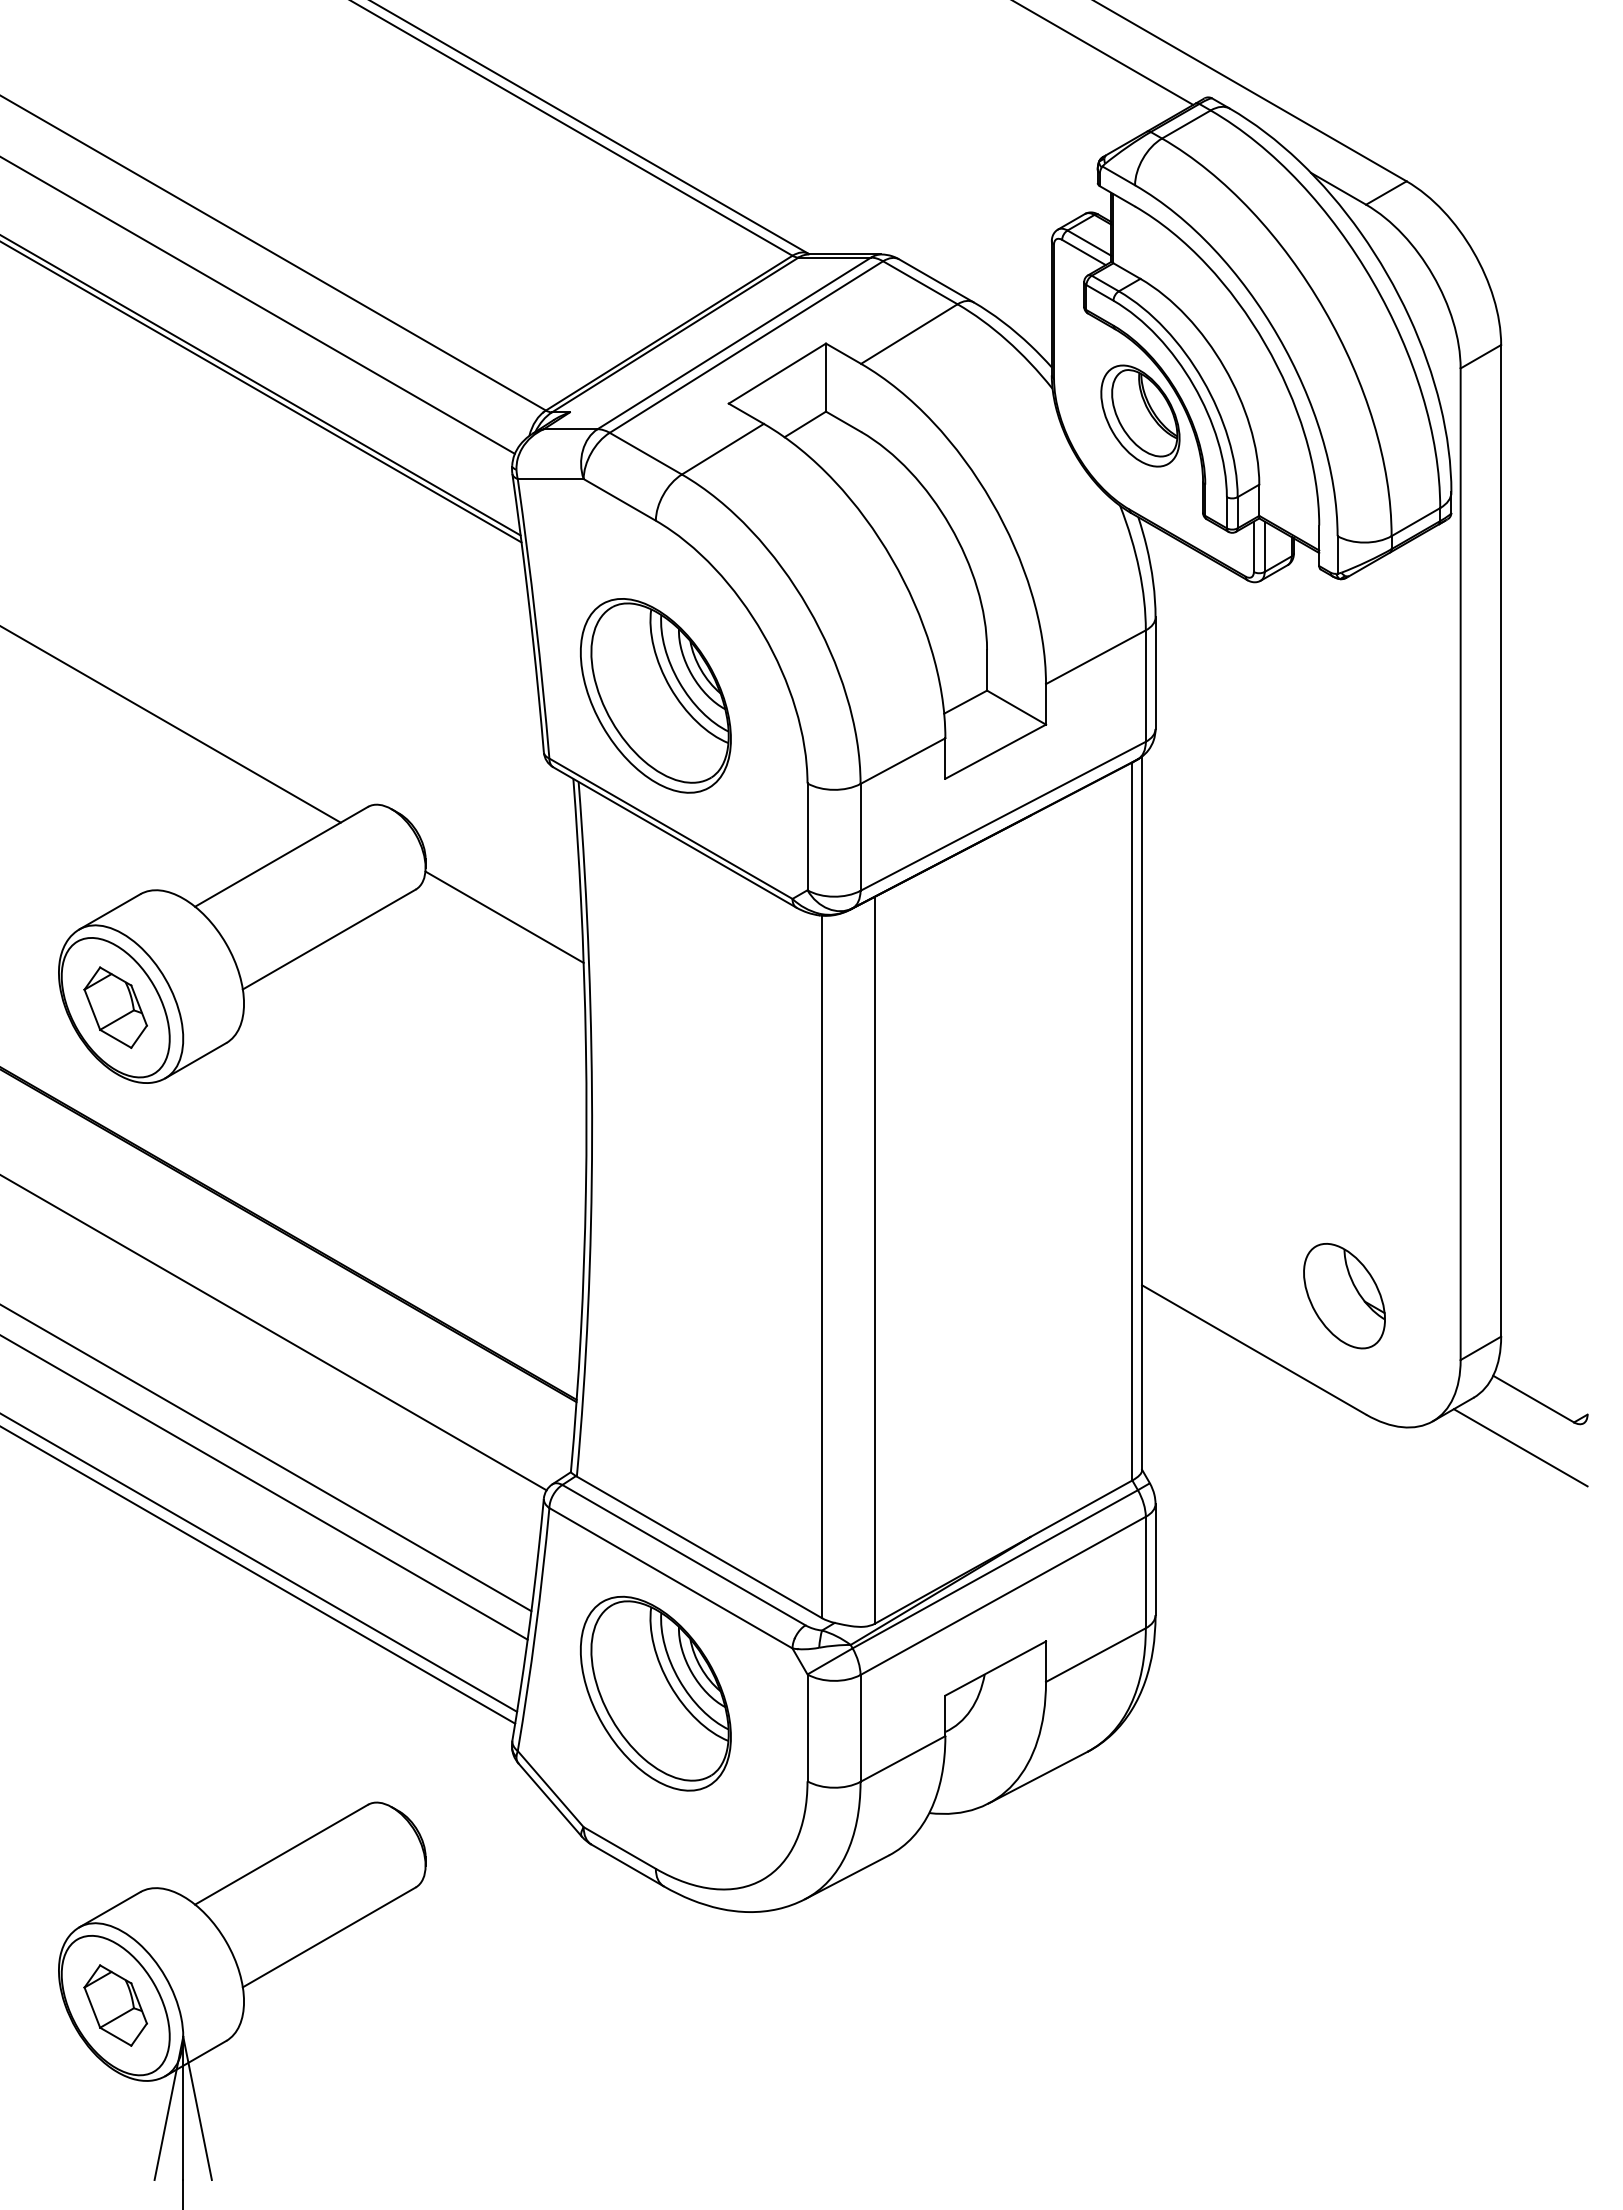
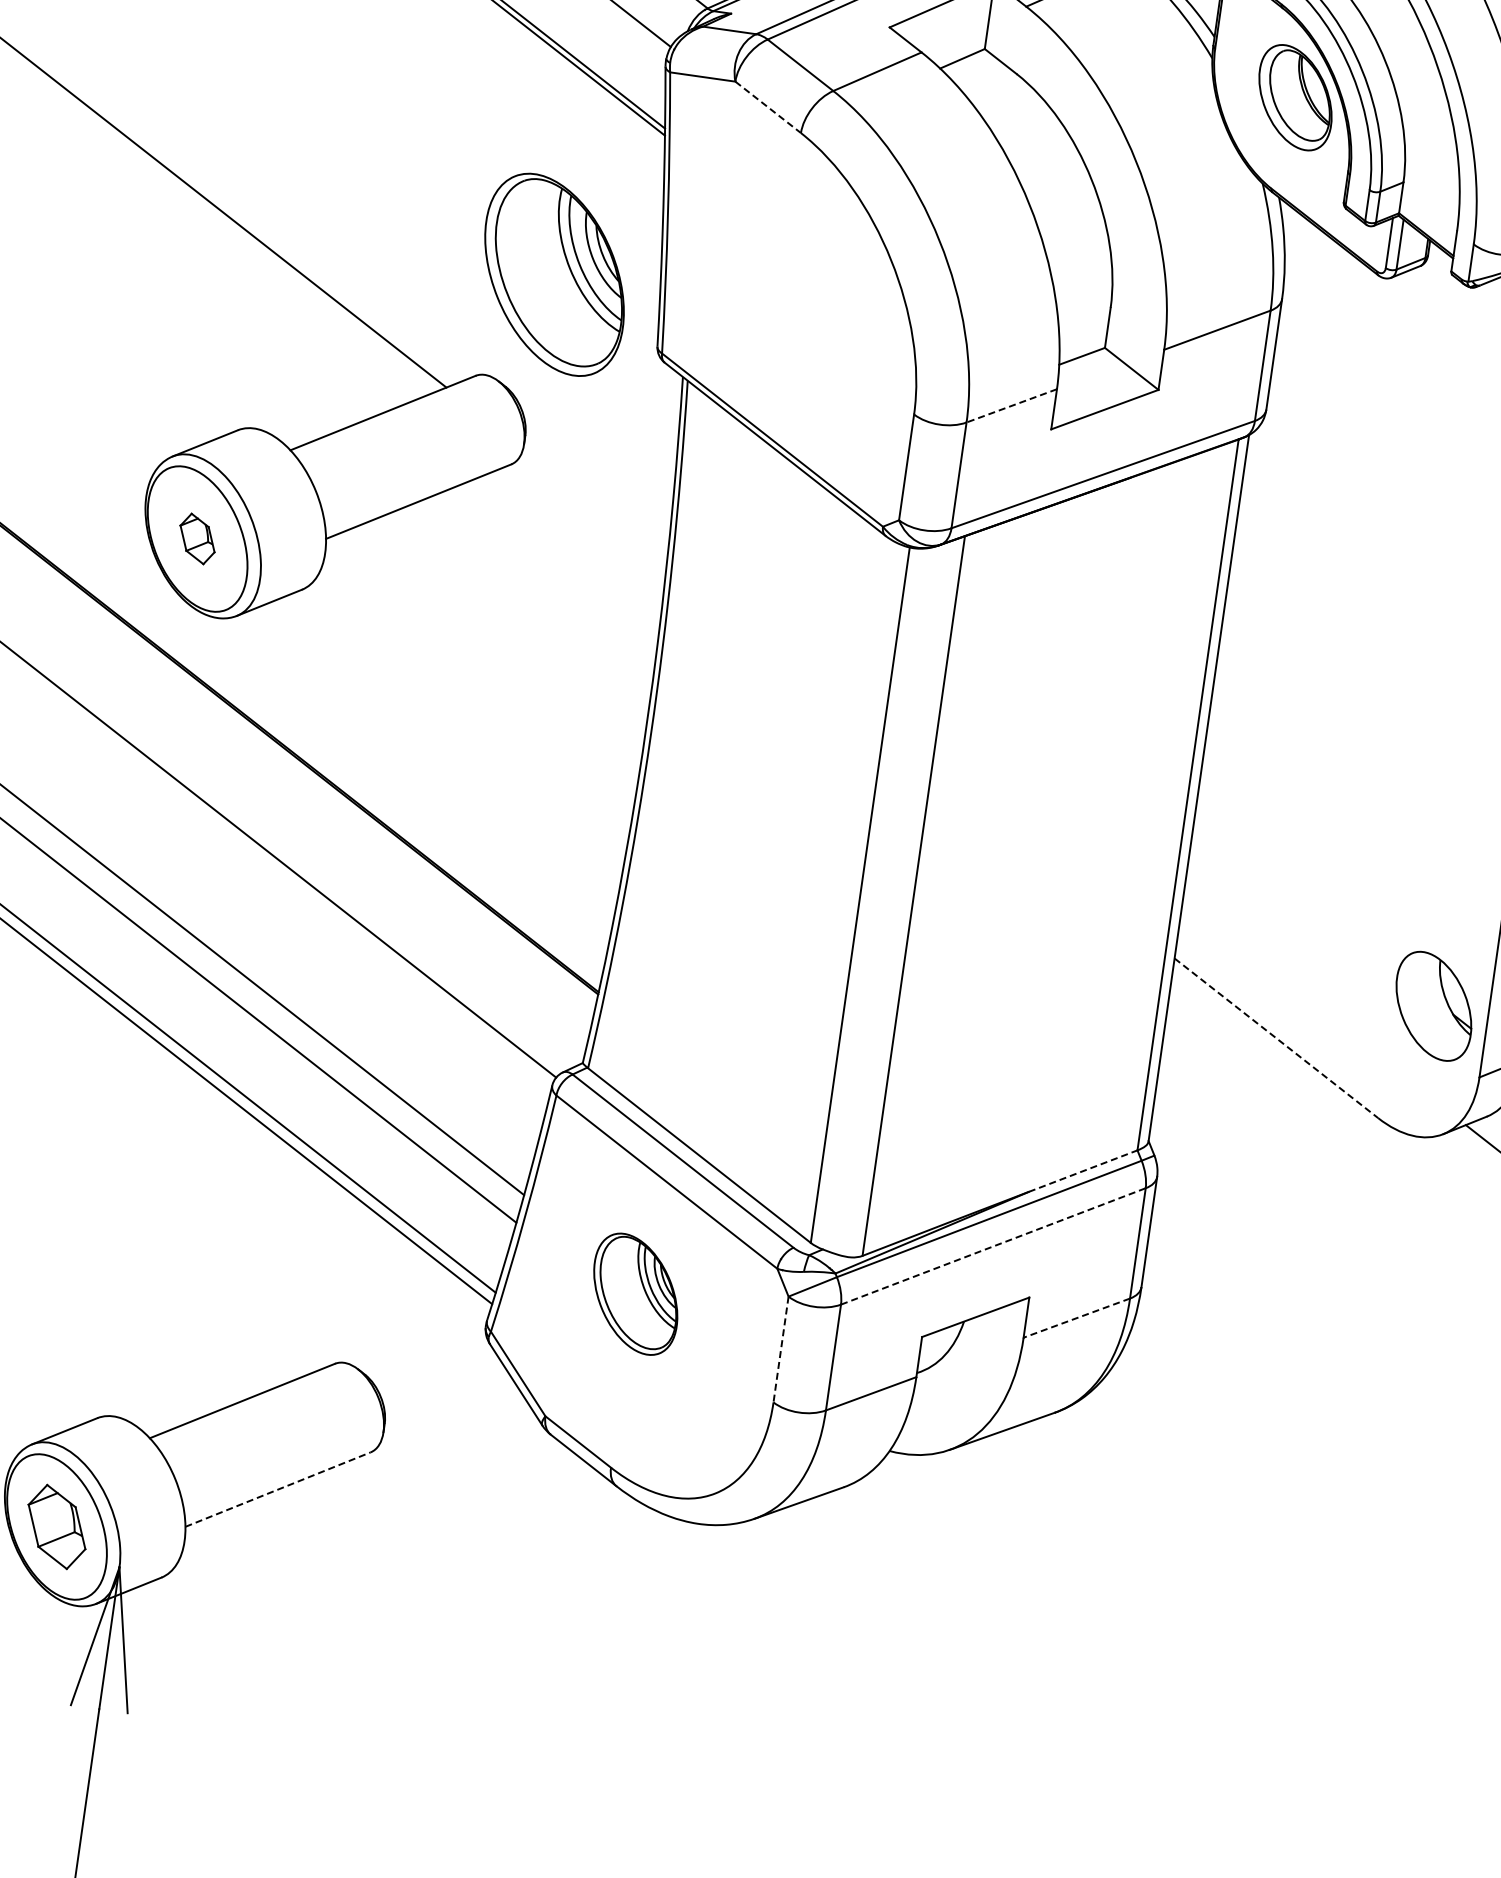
line: (619, 499) -> (767, 106), solid -> dashed
part: (655, 695) -> (554, 274), moved
line: (902, 761) -> (1011, 406), solid -> dashed
line: (504, 916) -> (595, 503), removed
part: (115, 1007) -> (197, 538), size x0.6
part: (1344, 1296) -> (1433, 1006), moved
line: (1254, 1350) -> (1276, 1038), solid -> dashed
line: (1081, 1508) -> (1083, 1170), solid -> dashed
line: (1003, 1595) -> (993, 1246), solid -> dashed
line: (1095, 1655) -> (1076, 1318), solid -> dashed
part: (655, 1693) -> (635, 1294), size x0.6
line: (807, 1728) -> (780, 1350), solid -> dashed
line: (329, 1937) -> (278, 1489), solid -> dashed

